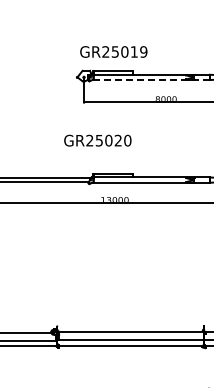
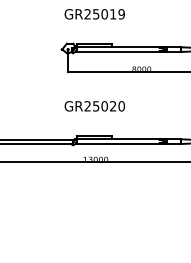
text: (113, 51) -> (94, 13), moved
line: (151, 80) -> (128, 52), dashed -> solid
text: (97, 140) -> (94, 106), moved

